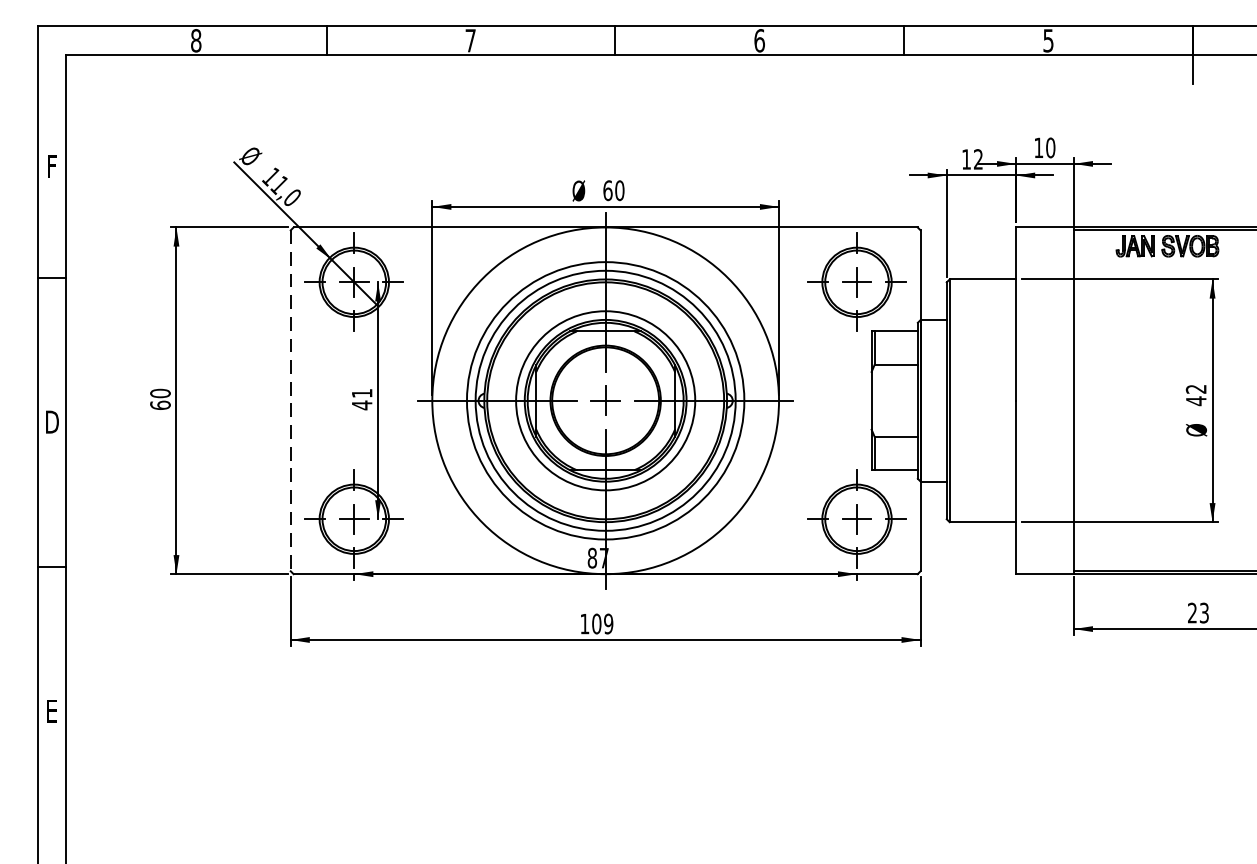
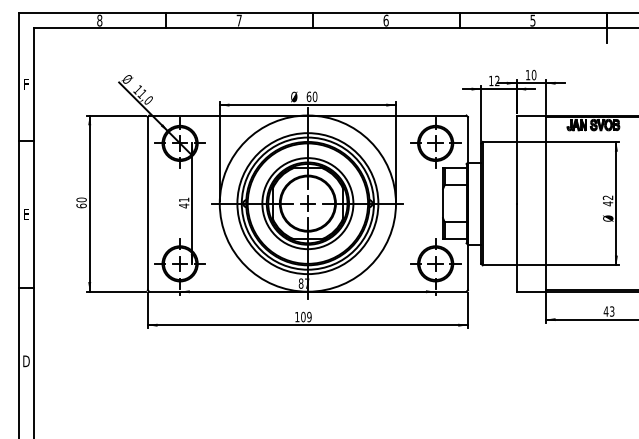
line: (290, 400) -> (147, 203), dashed -> solid
text: (52, 422) -> (26, 214), D -> E
text: (1191, 613) -> (605, 311), 23 -> 43
text: (52, 711) -> (26, 361), E -> D

